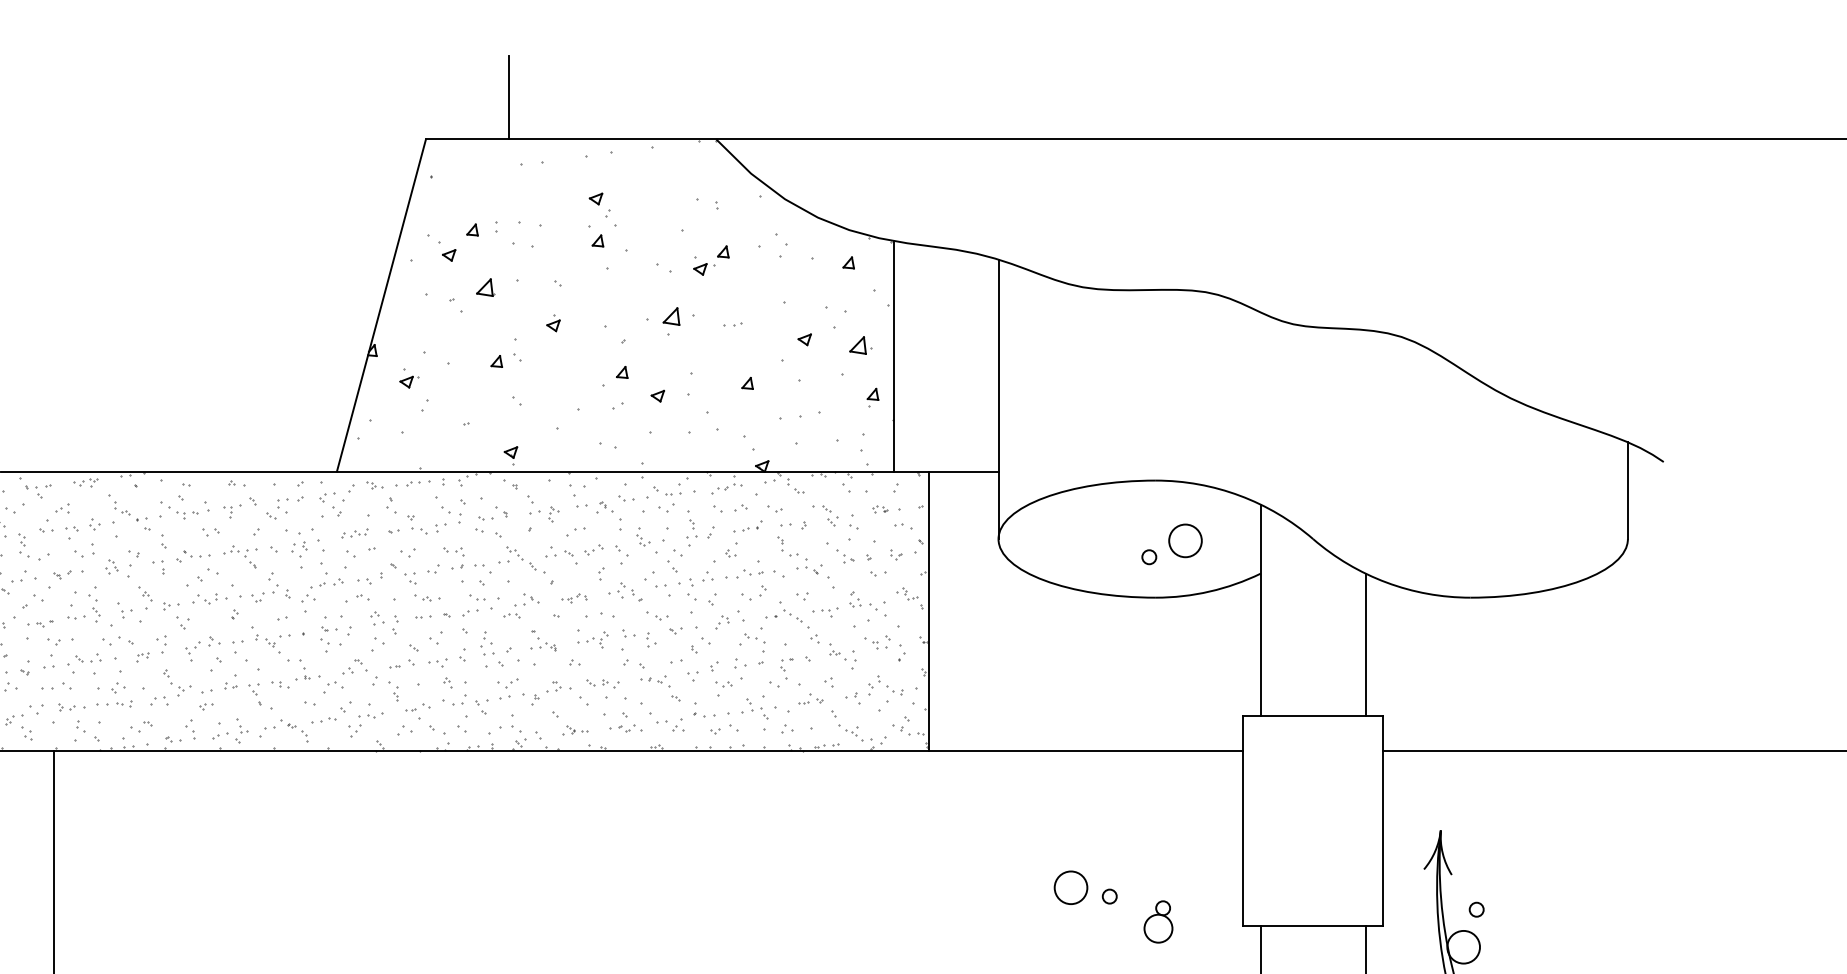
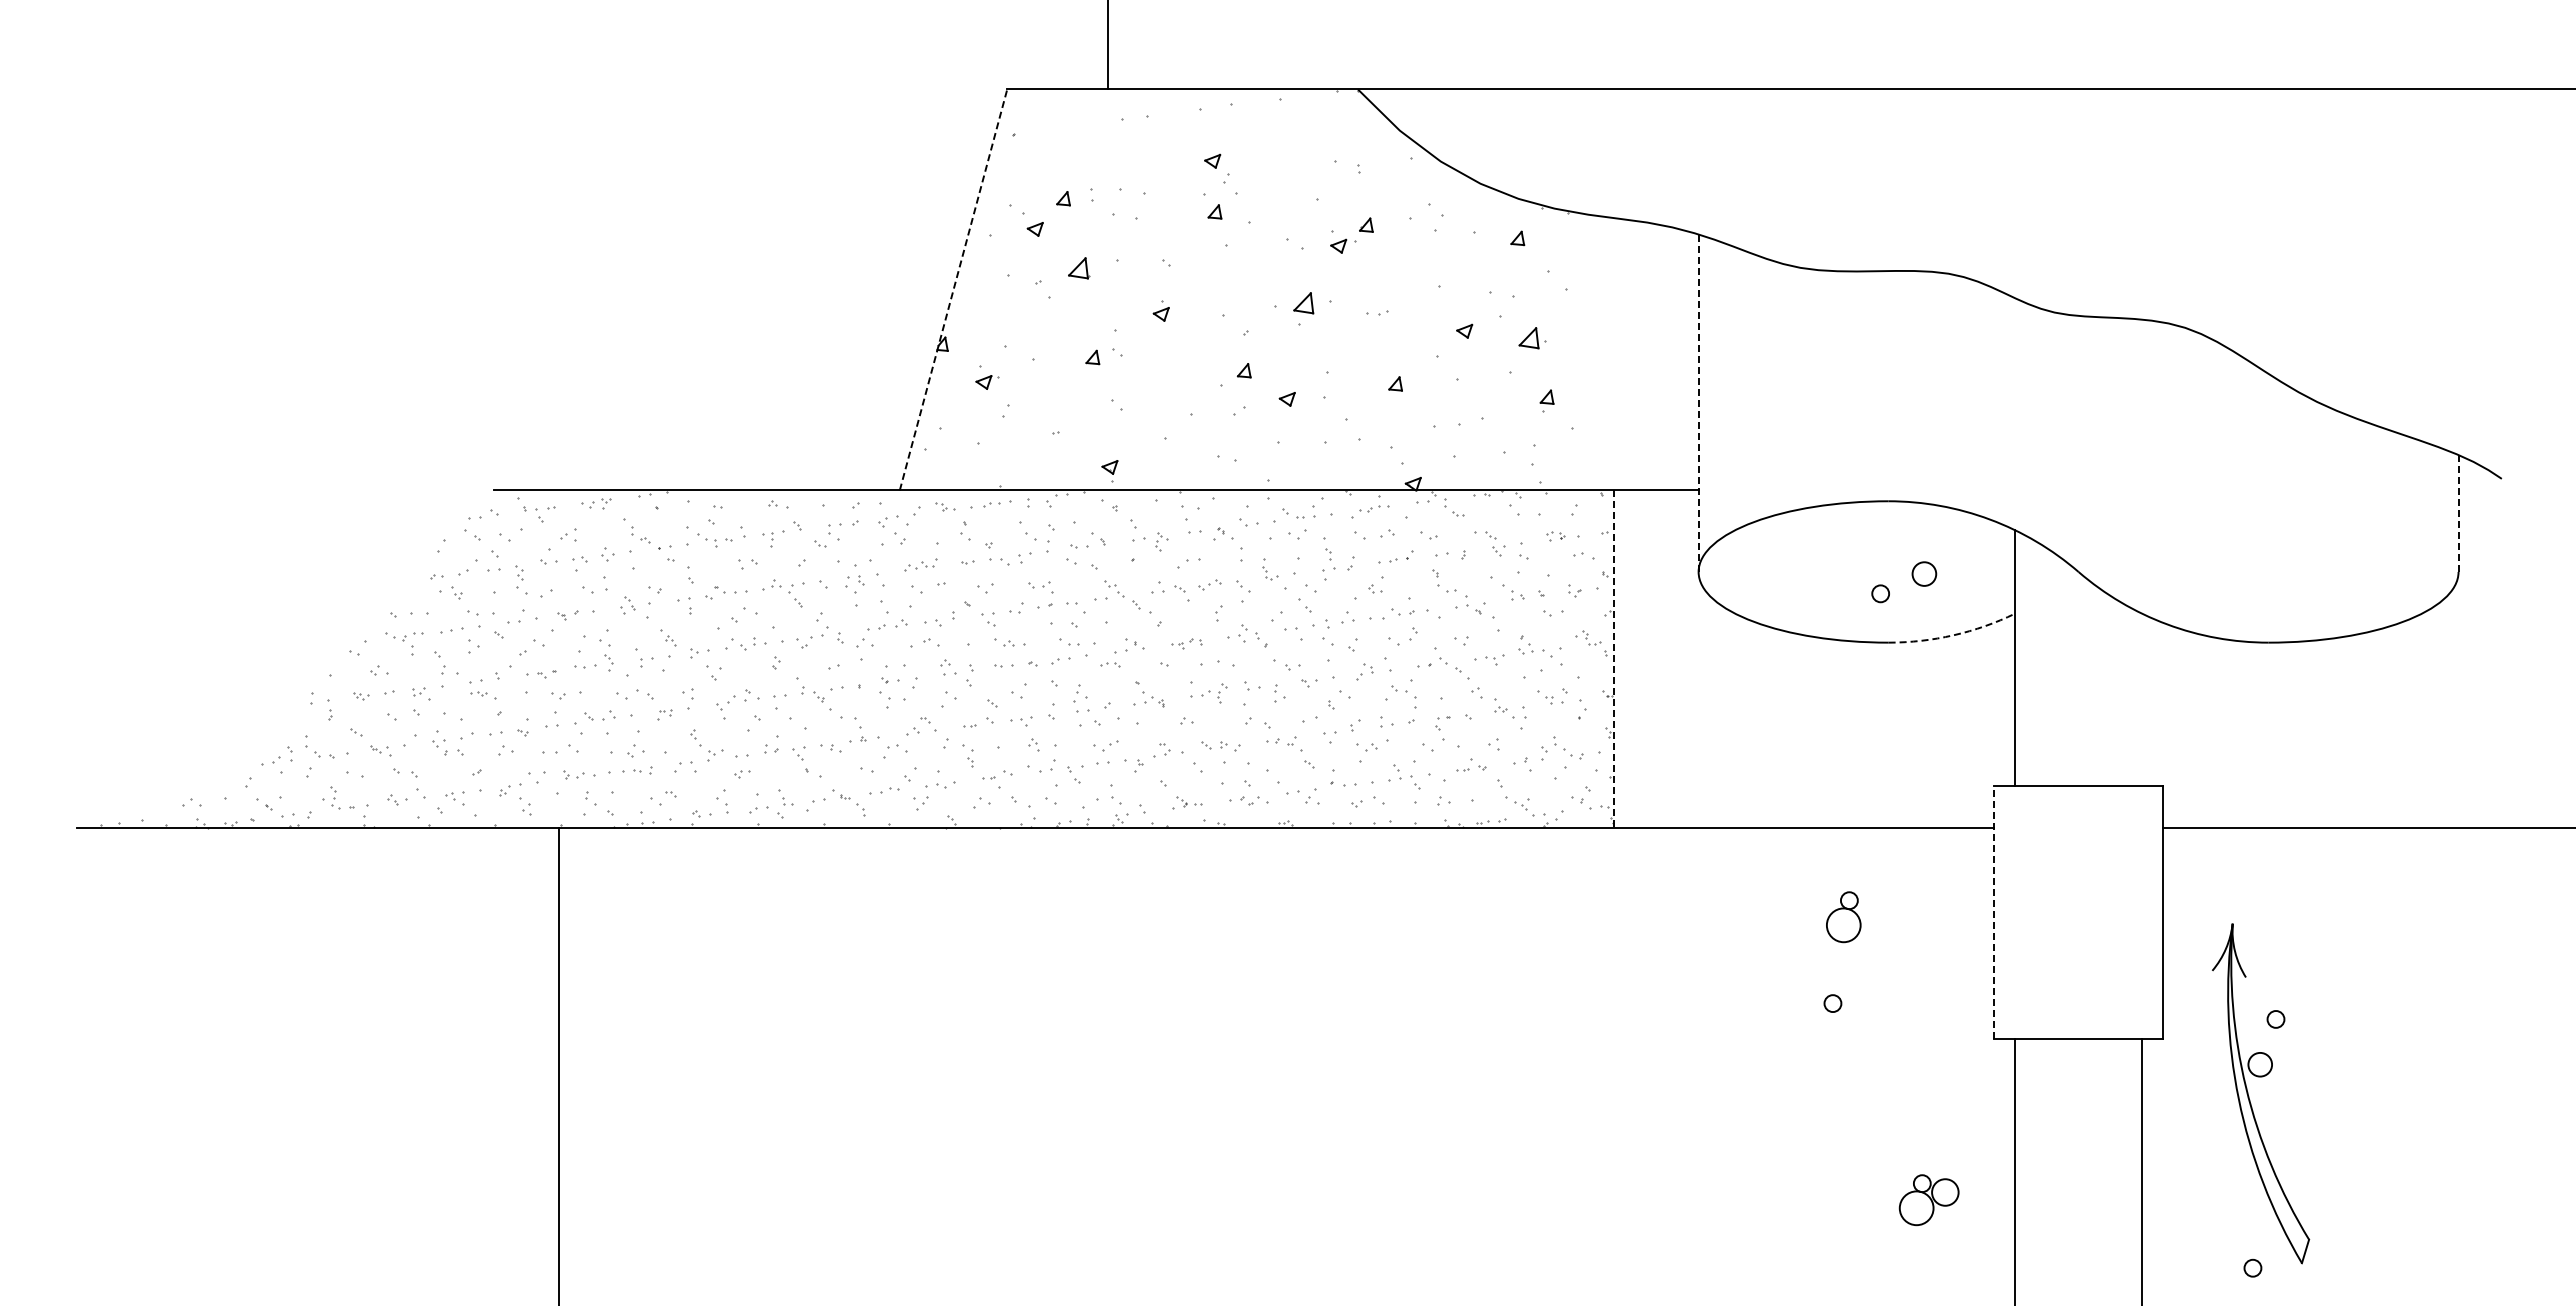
line: (381, 305) -> (953, 289), solid -> dashed
line: (893, 355) -> (1571, 350), removed
line: (998, 399) -> (1698, 403), solid -> dashed
line: (1627, 491) -> (2458, 514), solid -> dashed
circle: (1185, 540) -> (1924, 573), size x0.6
arc: (1209, 591) -> (1953, 635), solid -> dashed
line: (928, 611) -> (1614, 659), solid -> dashed
line: (1365, 644) -> (2141, 699), removed
line: (1243, 821) -> (1994, 912), solid -> dashed
circle: (1070, 887) -> (1785, 992), removed
part: (1158, 922) -> (1843, 917), moved
circle: (1463, 947) -> (2259, 1064), size x0.6

